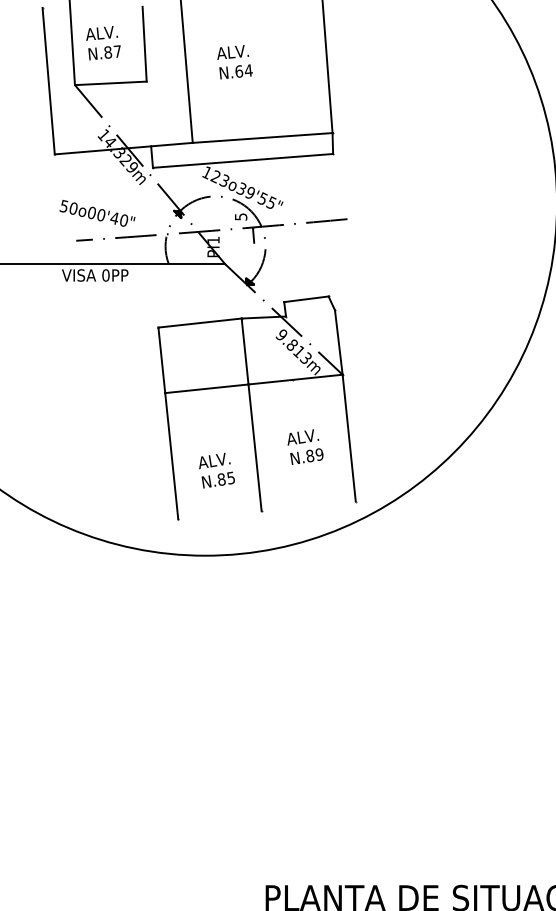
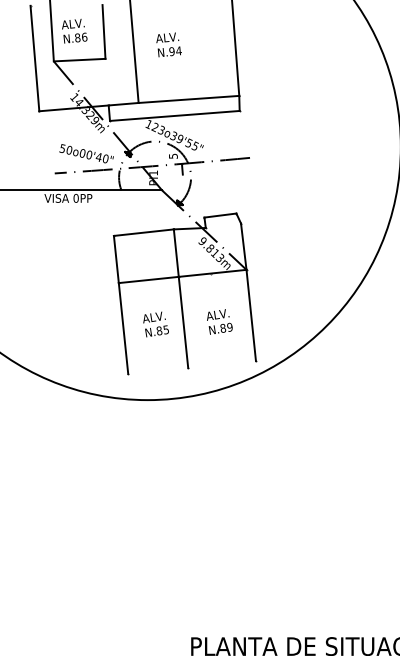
text: (117, 51) -> (84, 37), N.87 -> N.86
text: (239, 71) -> (172, 51), N.64 -> N.94
text: (97, 213) -> (86, 153), moved
text: (216, 470) -> (155, 324), moved

